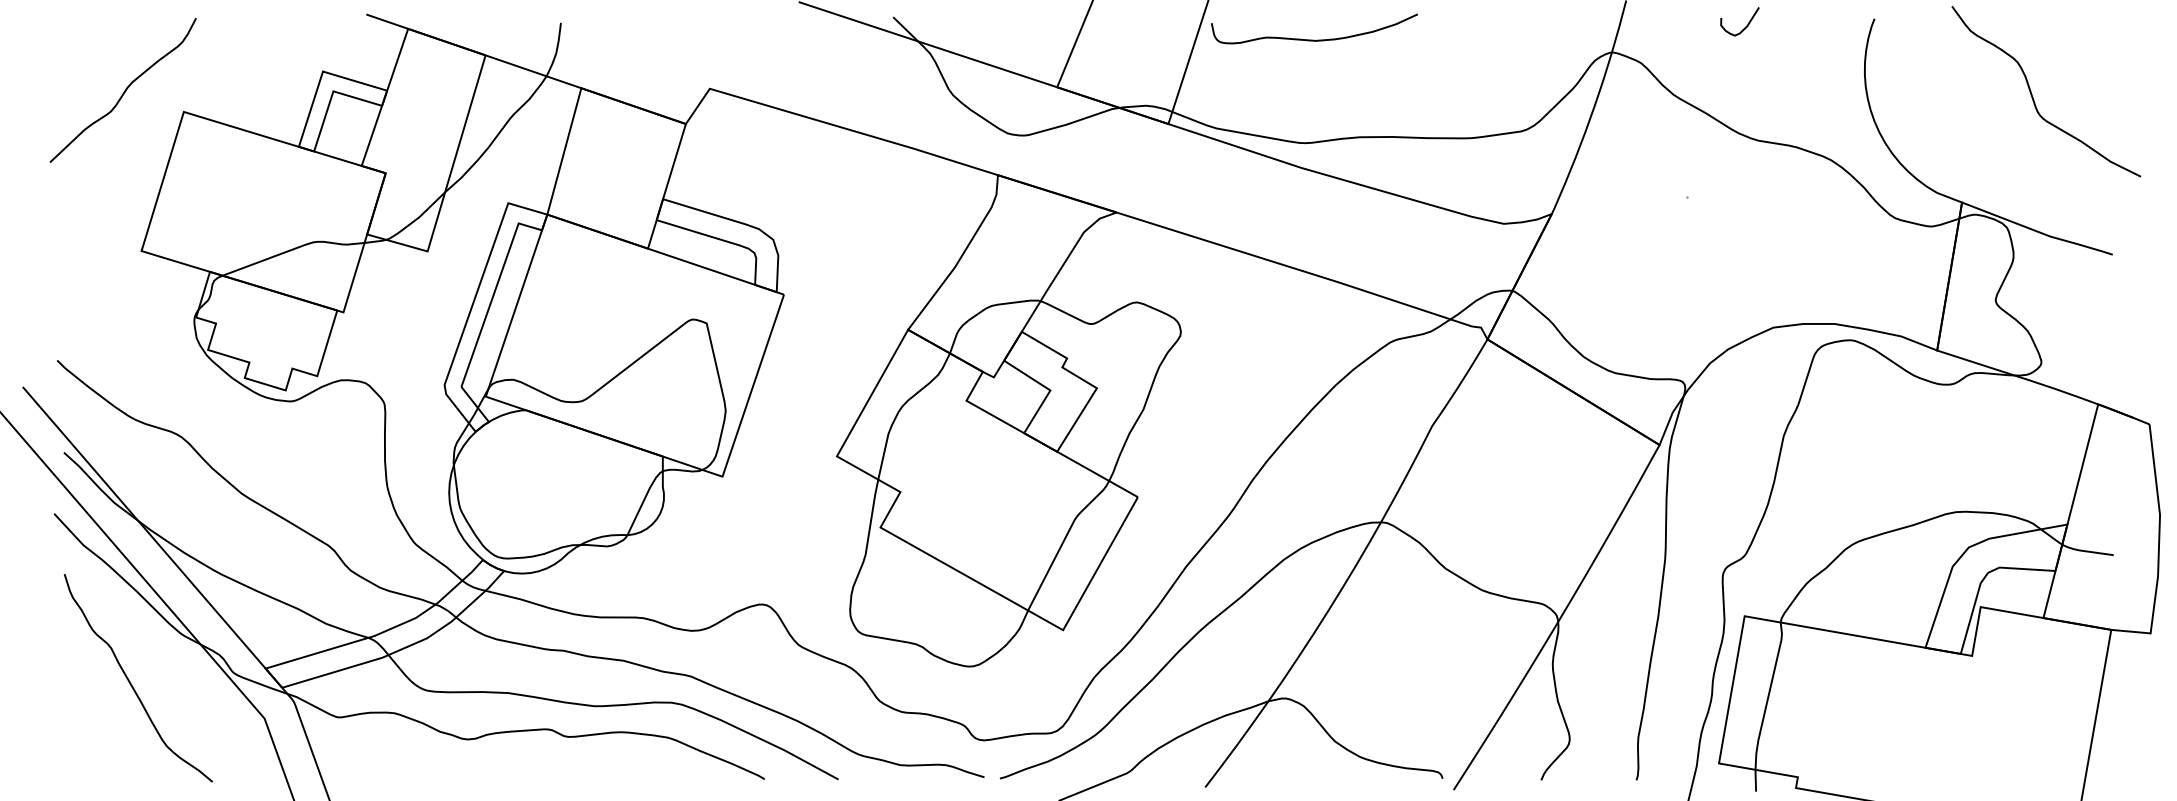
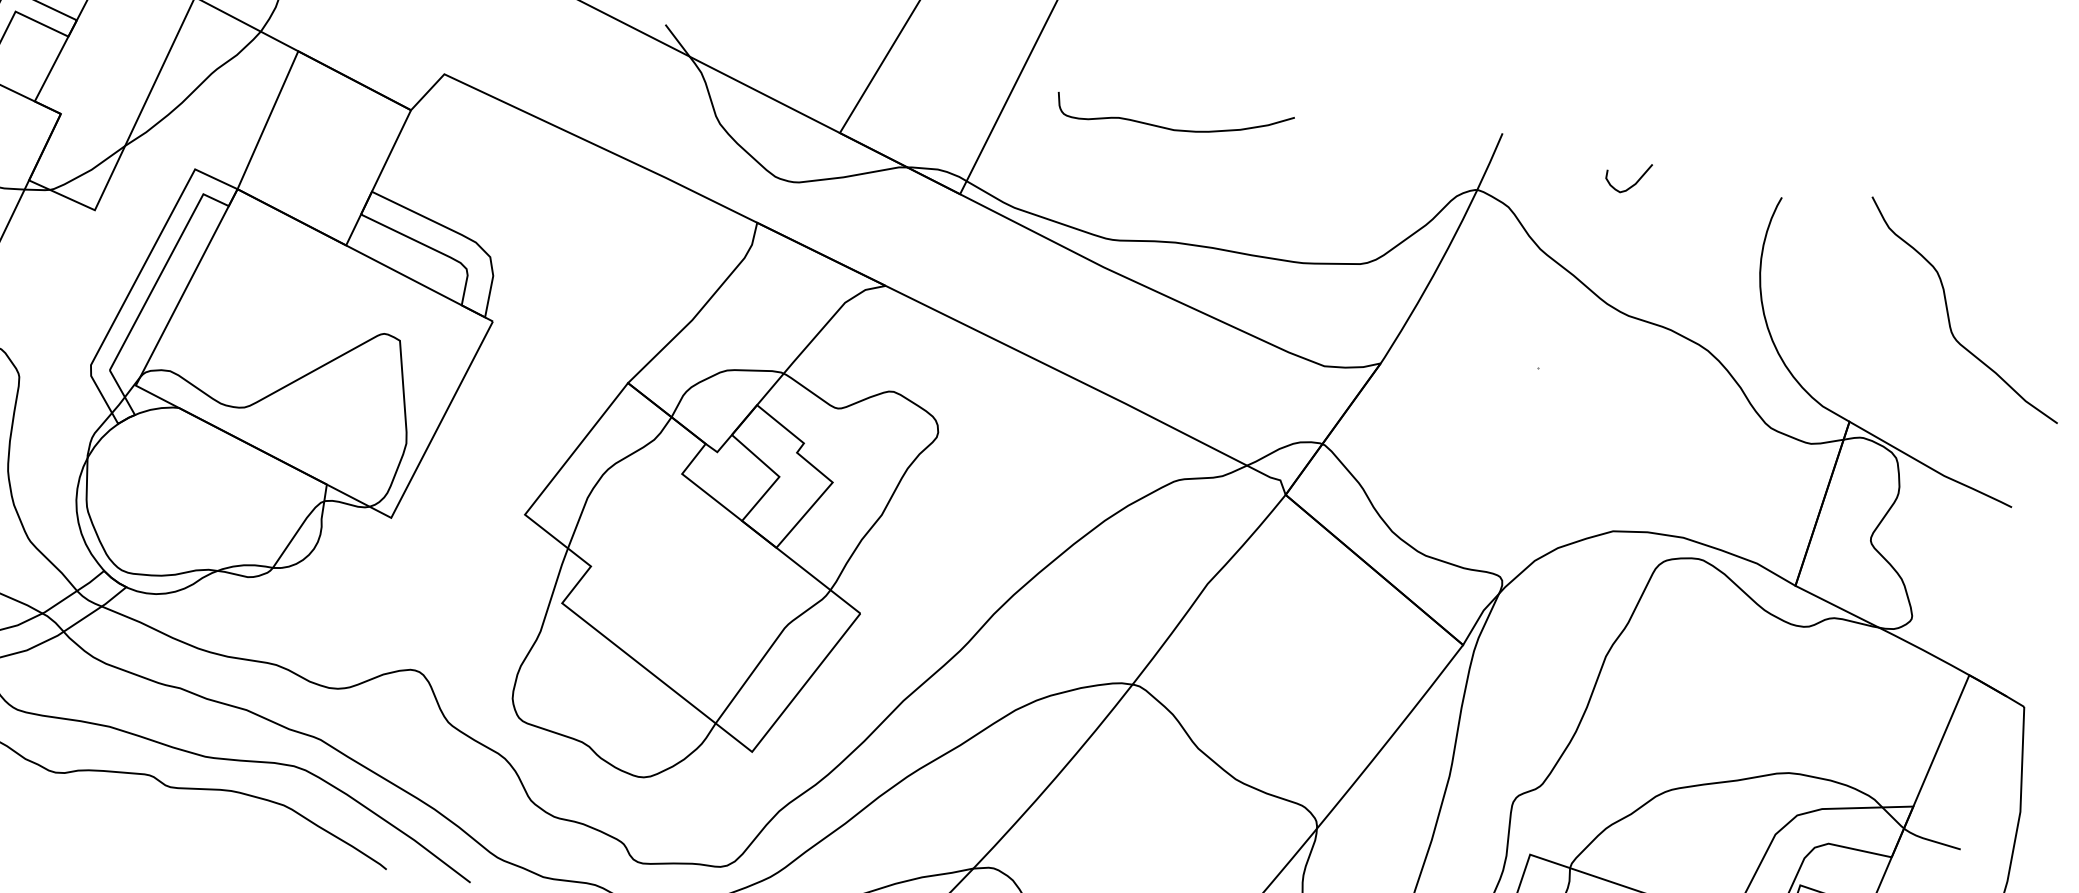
curve: (1314, 39) -> (1172, 128), moved

